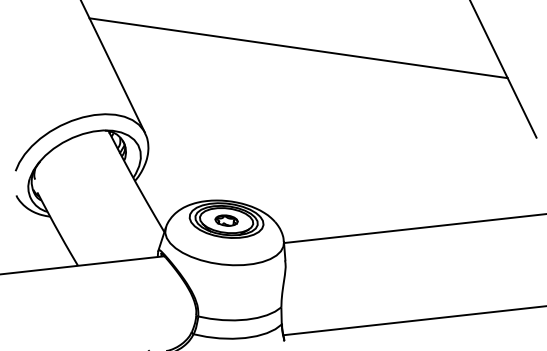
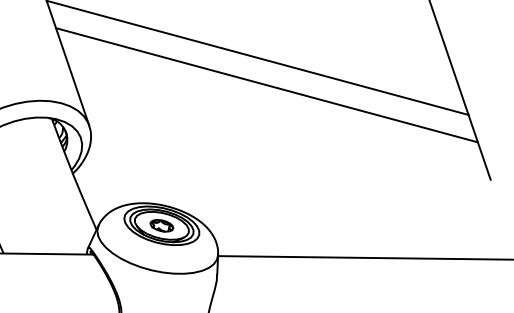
line: (310, 73) -> (266, 85), added

